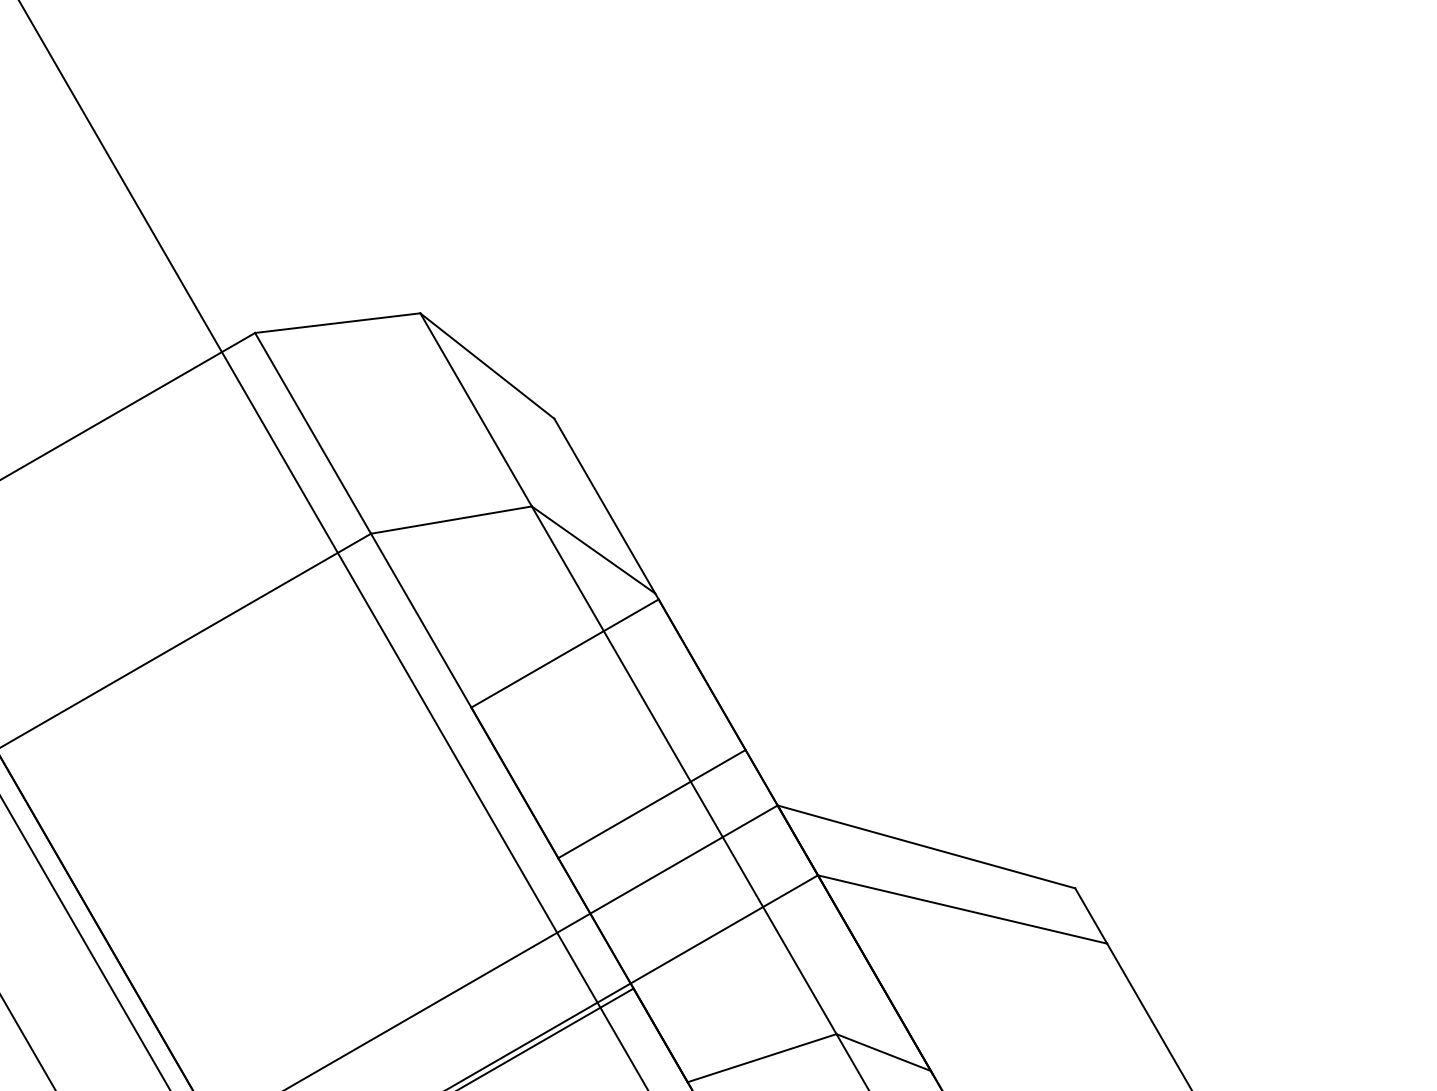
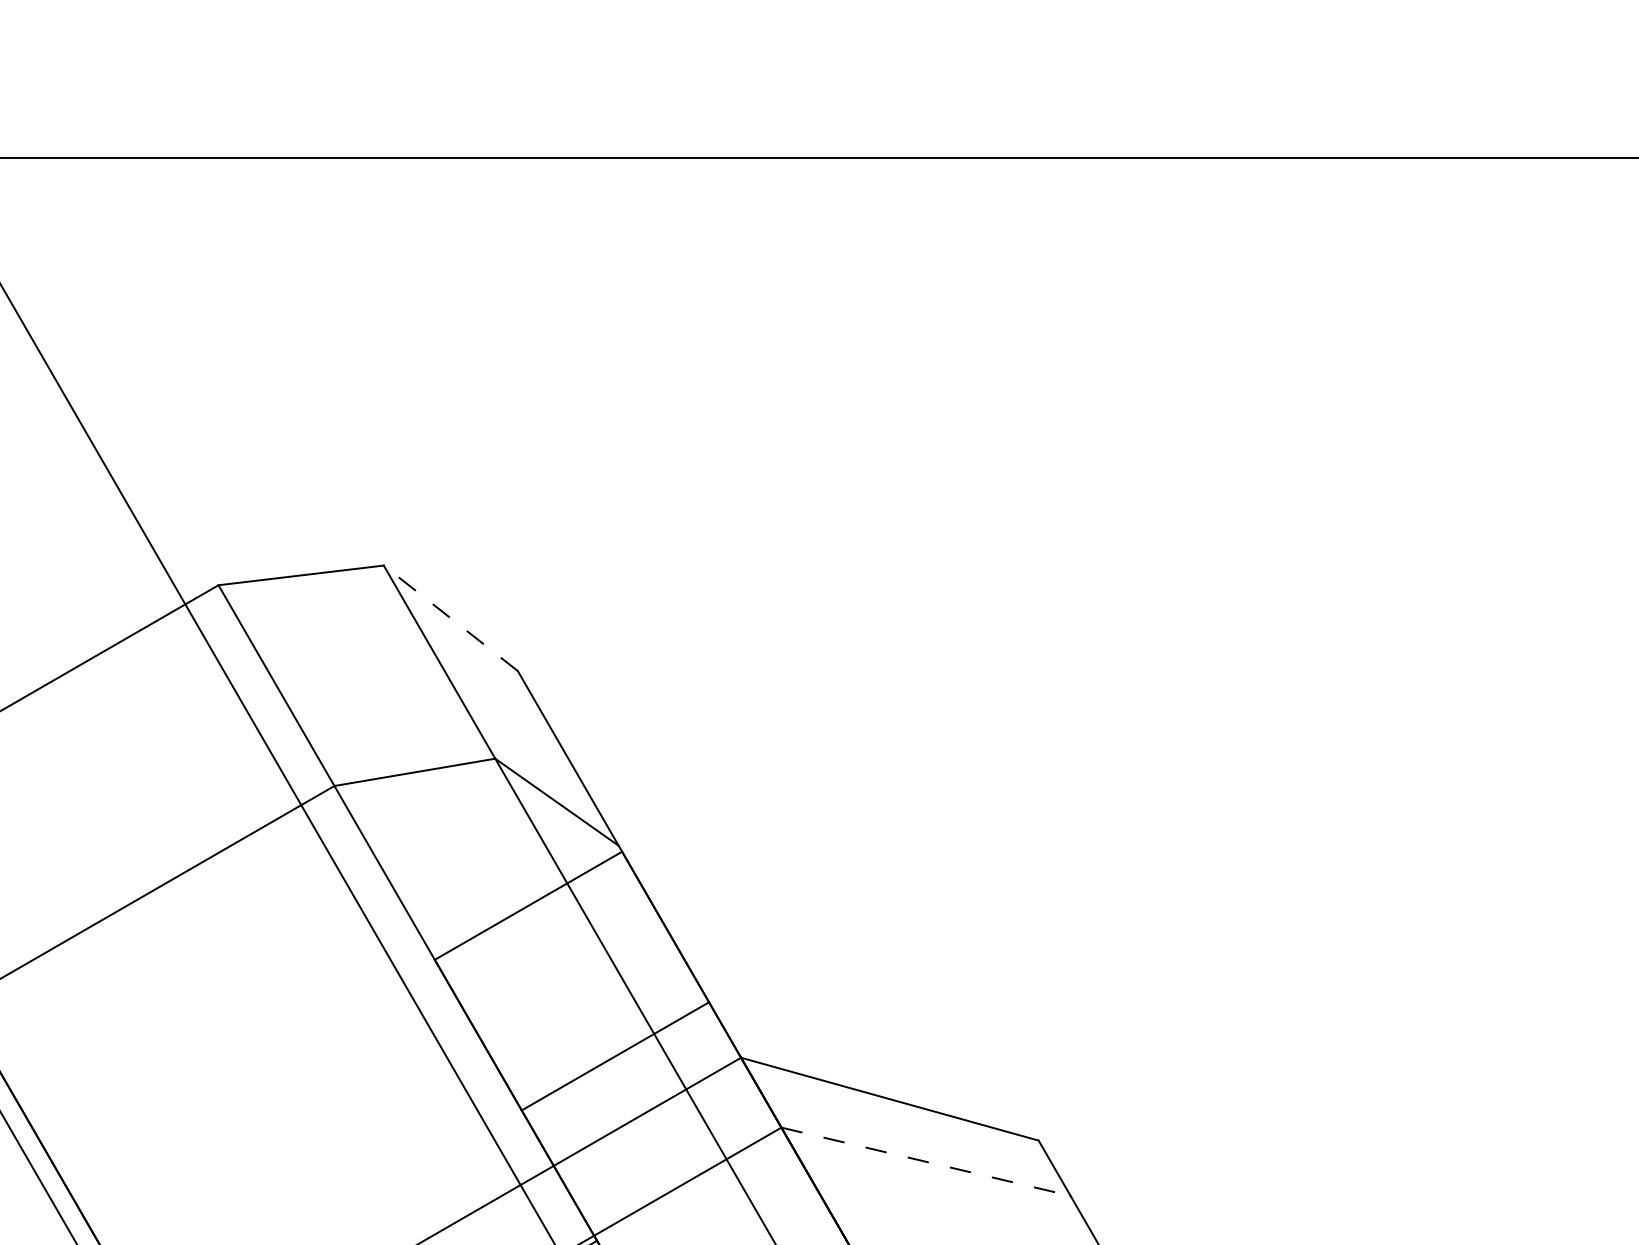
line: (487, 365) -> (450, 617), solid -> dashed
line: (963, 909) -> (926, 1161), solid -> dashed

